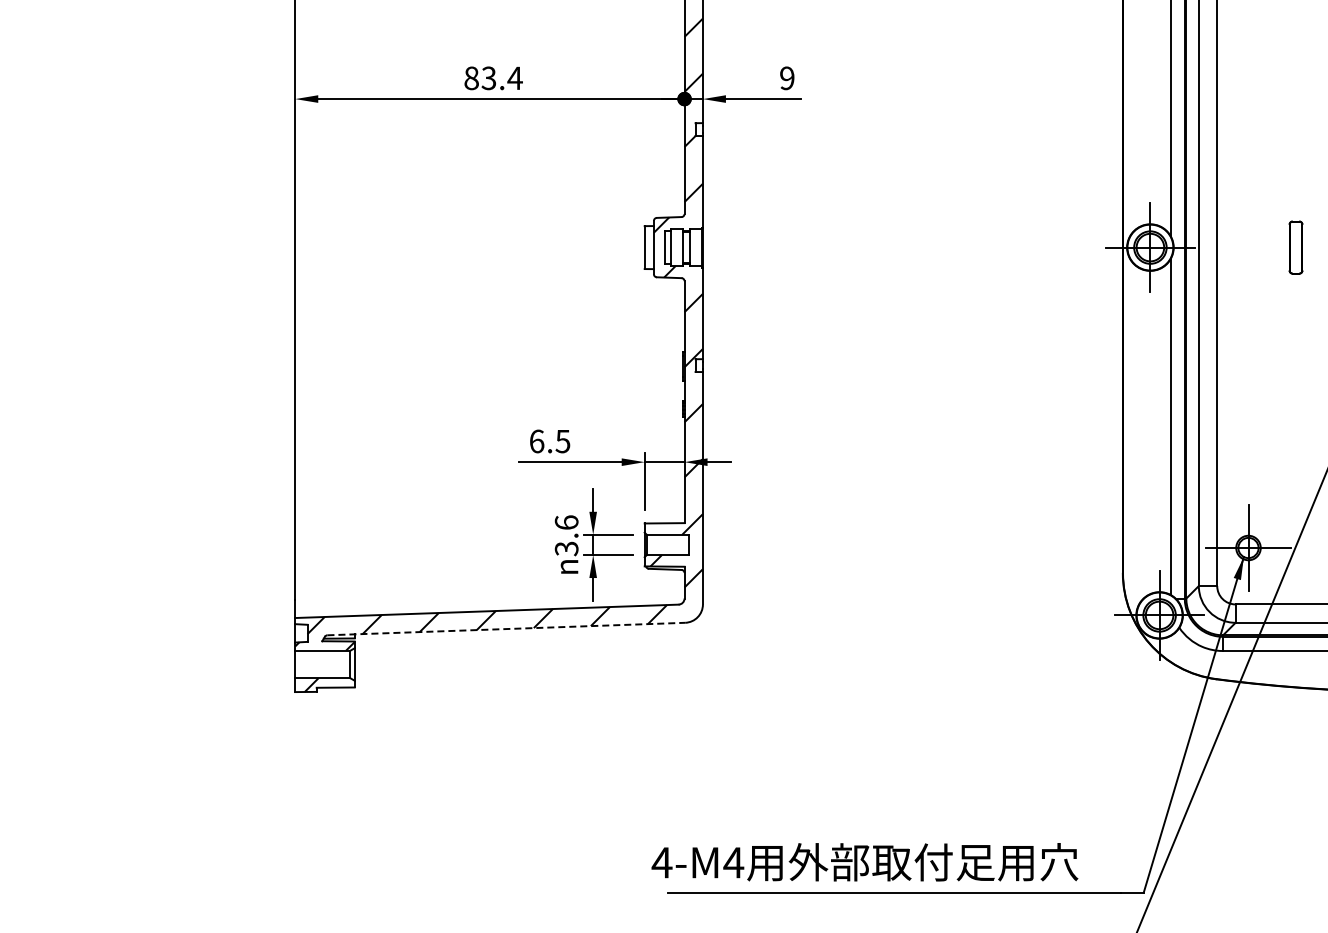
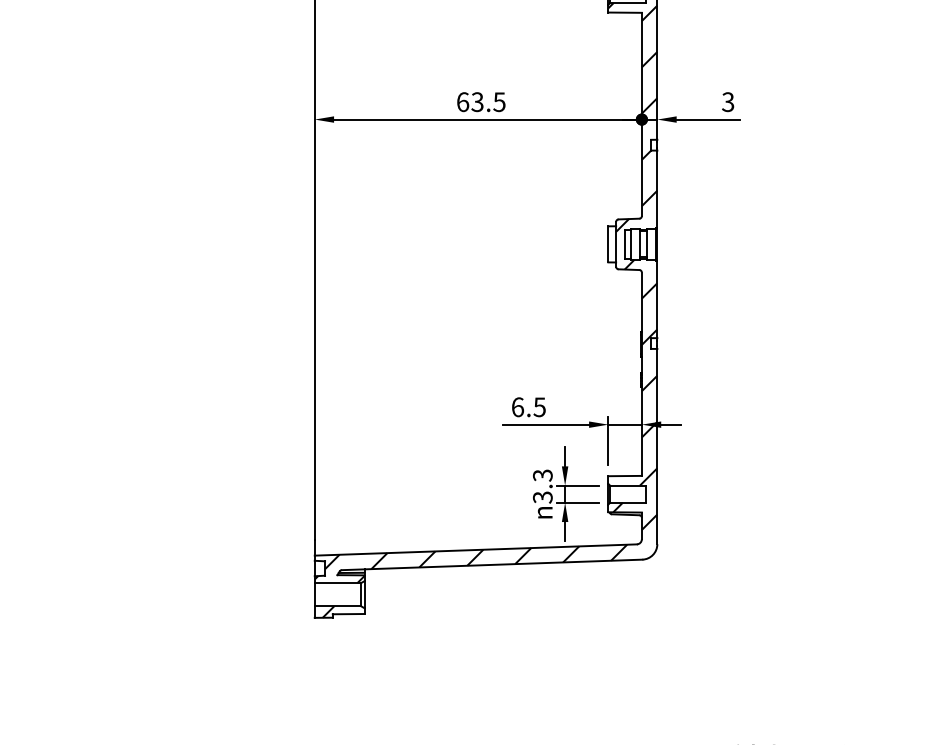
text: (493, 78) -> (481, 102), 83.4 -> 63.5
text: (787, 78) -> (728, 102), 9 -> 3
text: (566, 522) -> (542, 475), 3.6 -> 3.3
line: (506, 629) -> (492, 565), dashed -> solid

